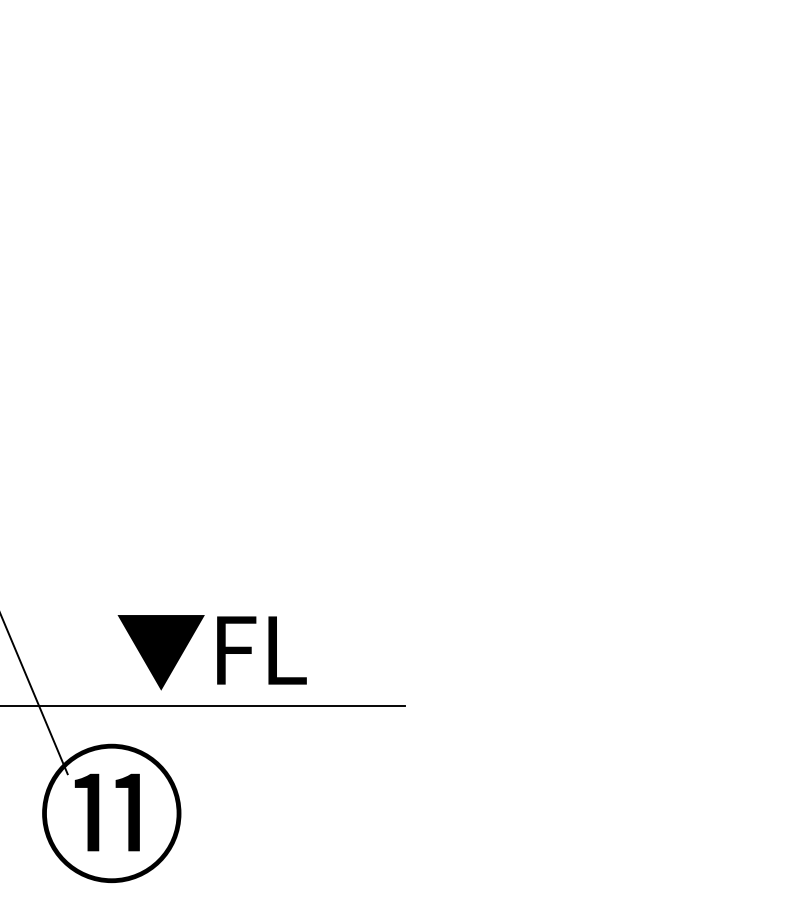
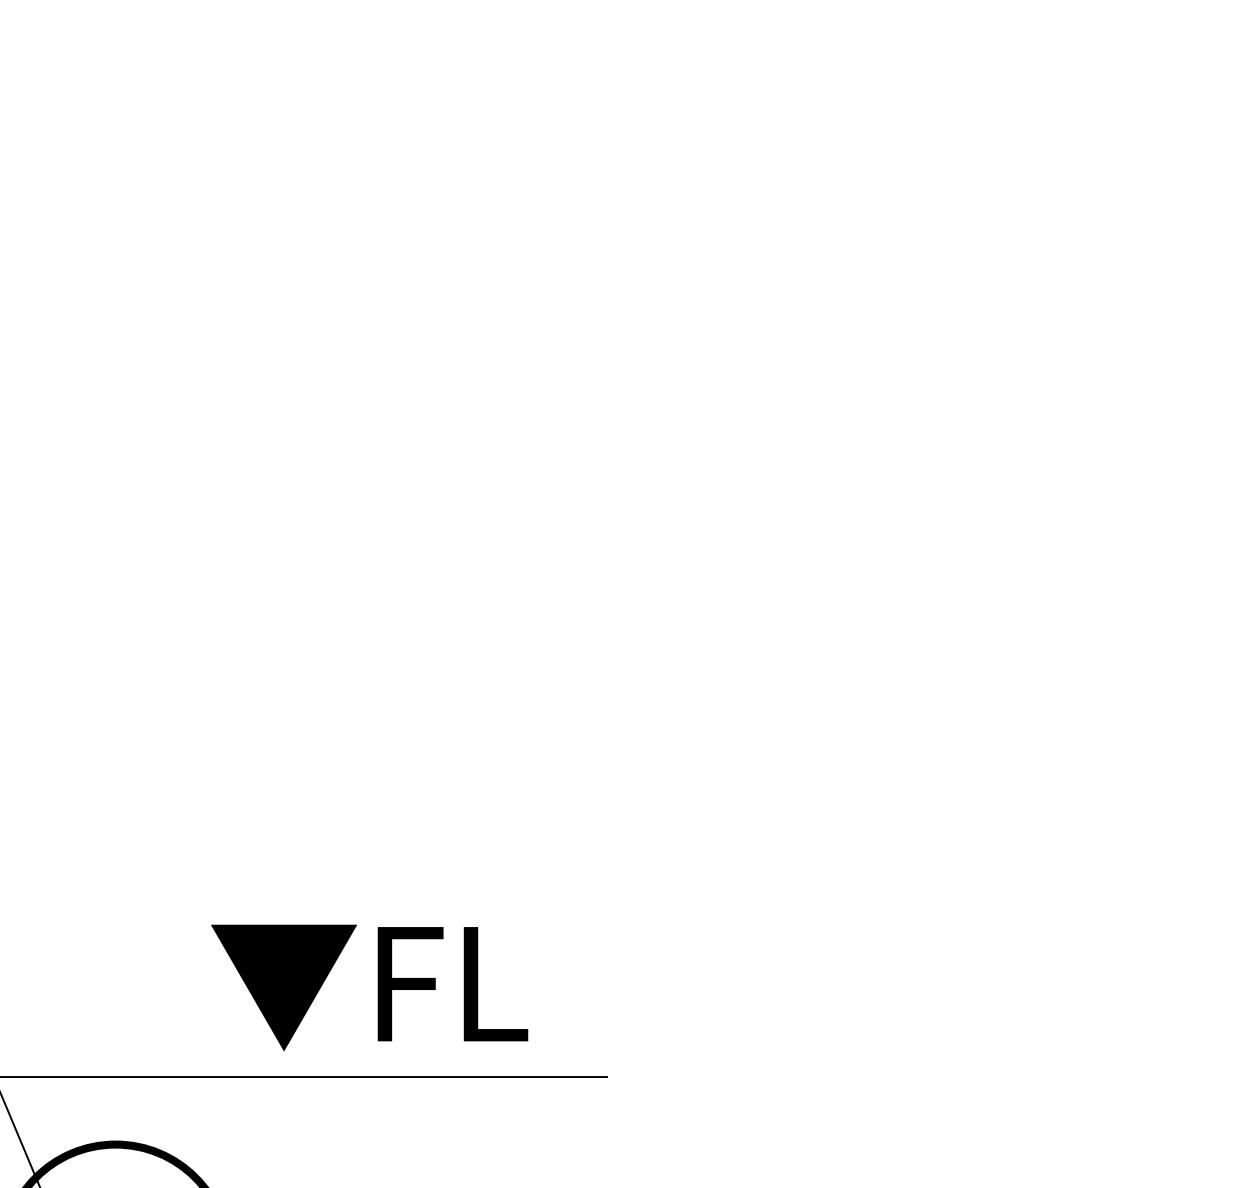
text: (211, 652) -> (368, 987), moved

